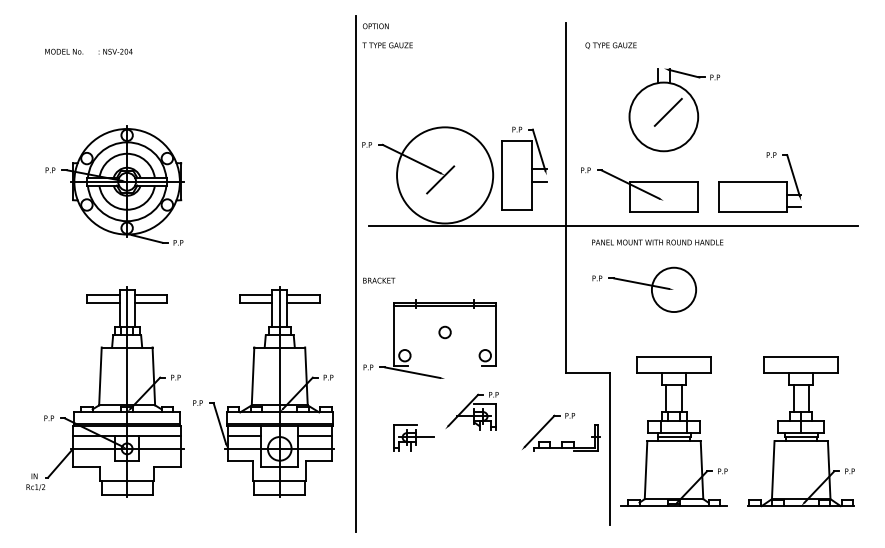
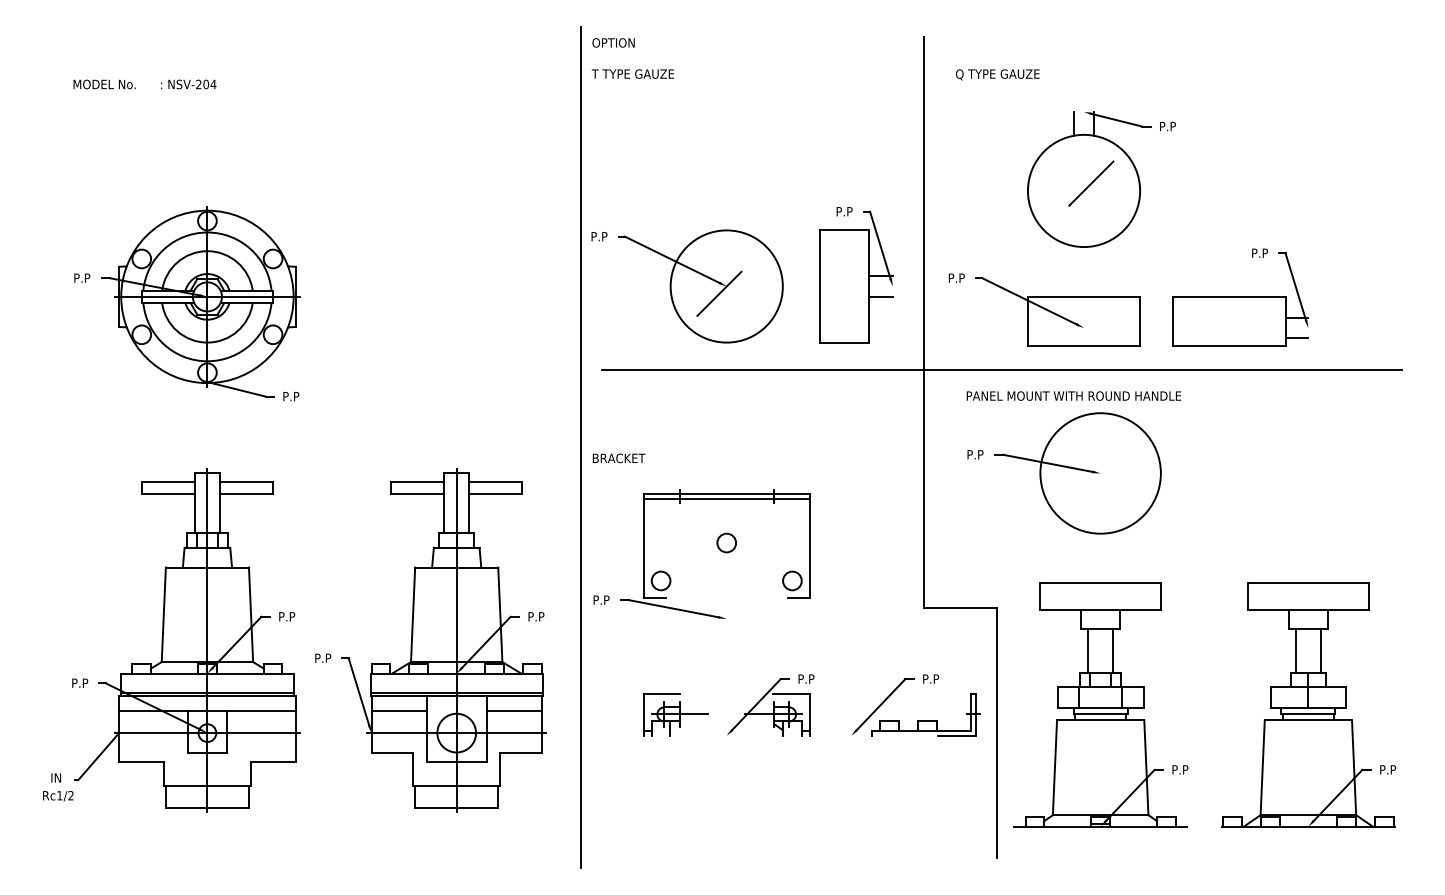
circle: (444, 175) -> (725, 286), size x0.71
circle: (673, 289) -> (1099, 472), size x1.67
part: (471, 411) -> (769, 706), moved

